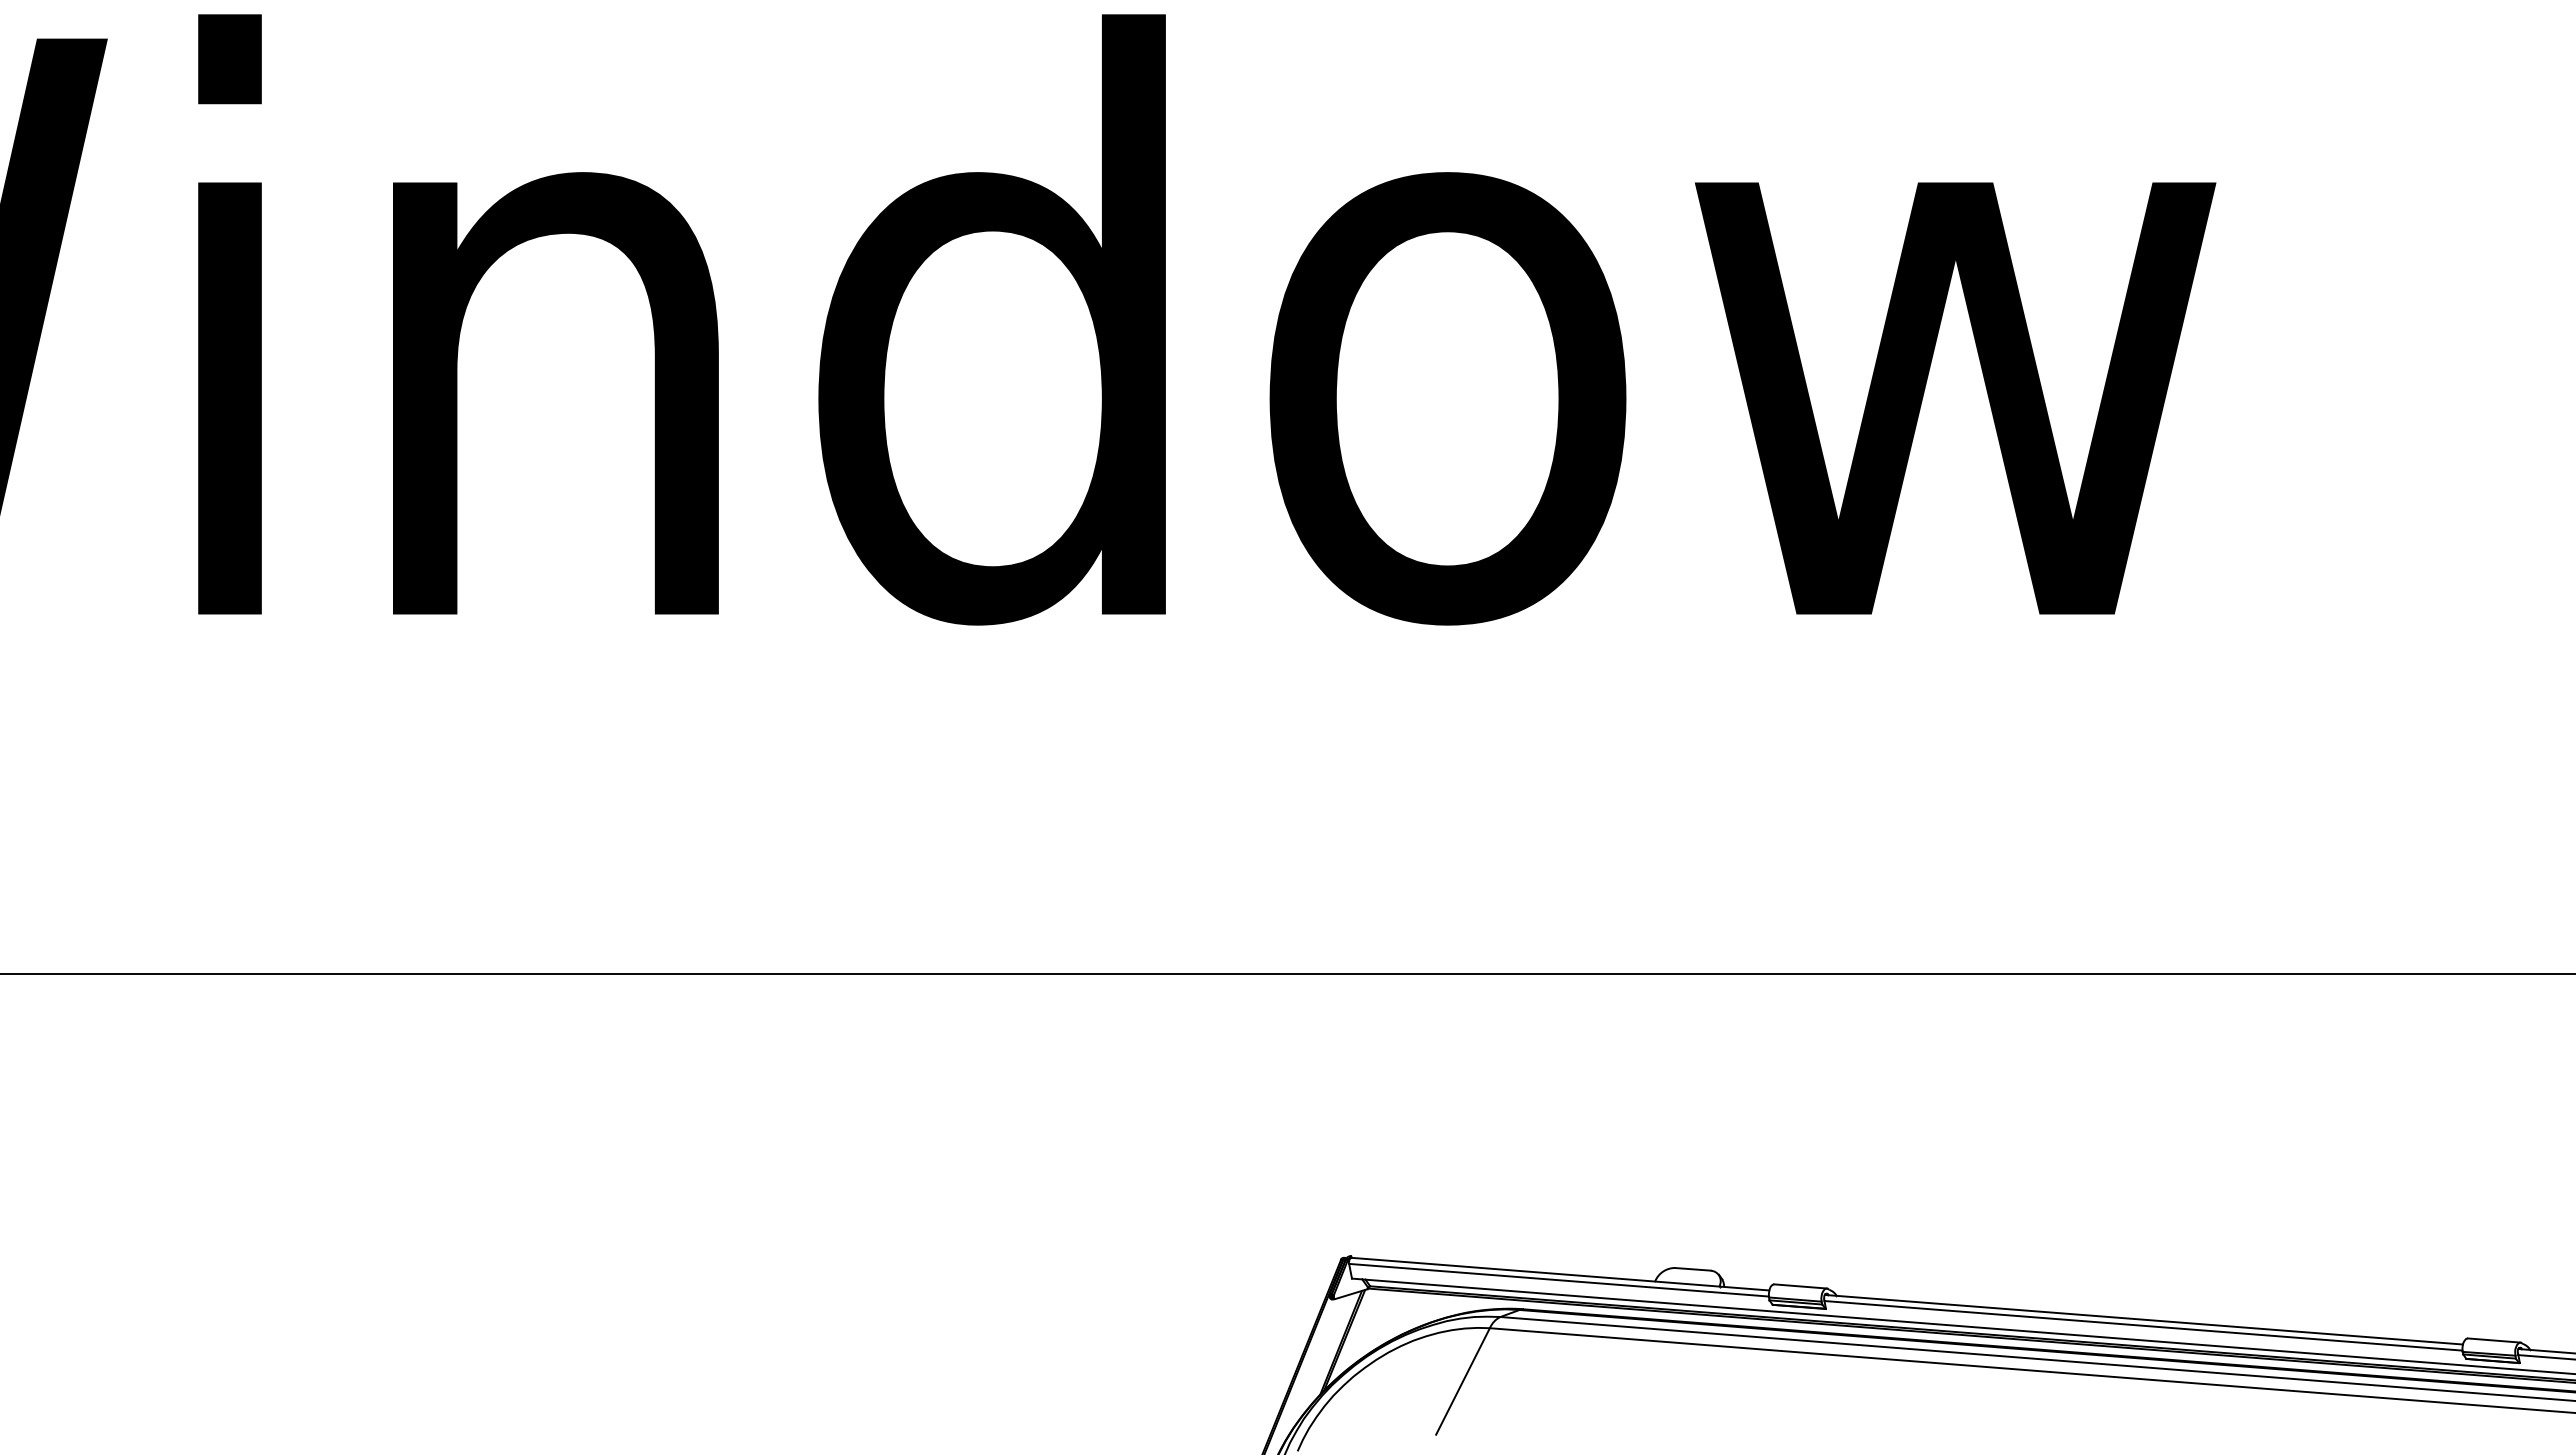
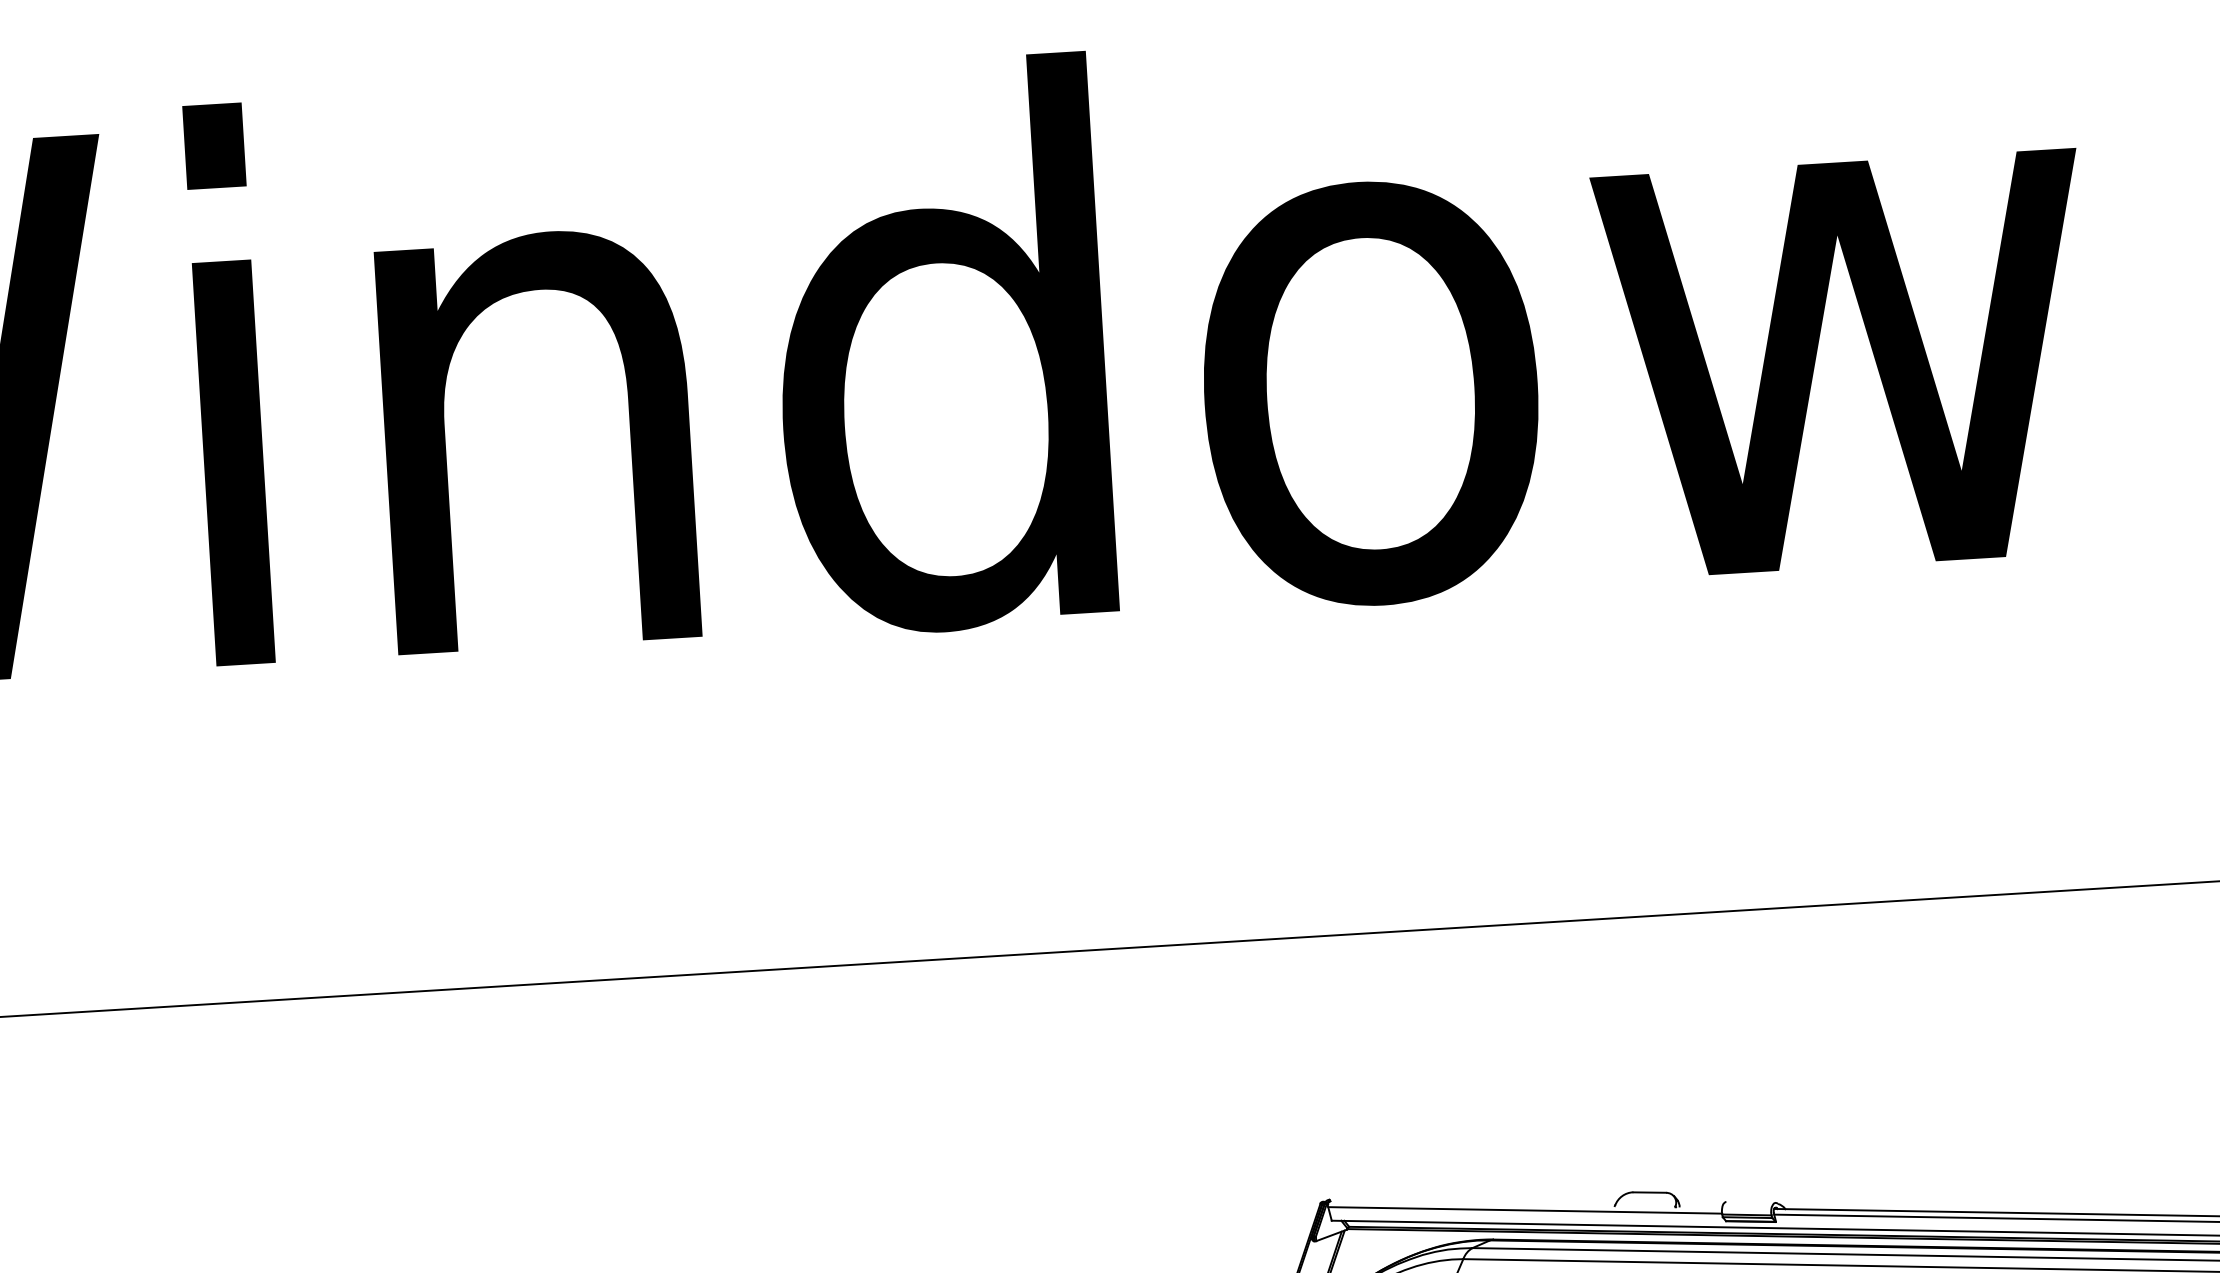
line: (1560, 1273) -> (1526, 1204), removed
line: (1800, 1286) -> (1750, 1202), removed

